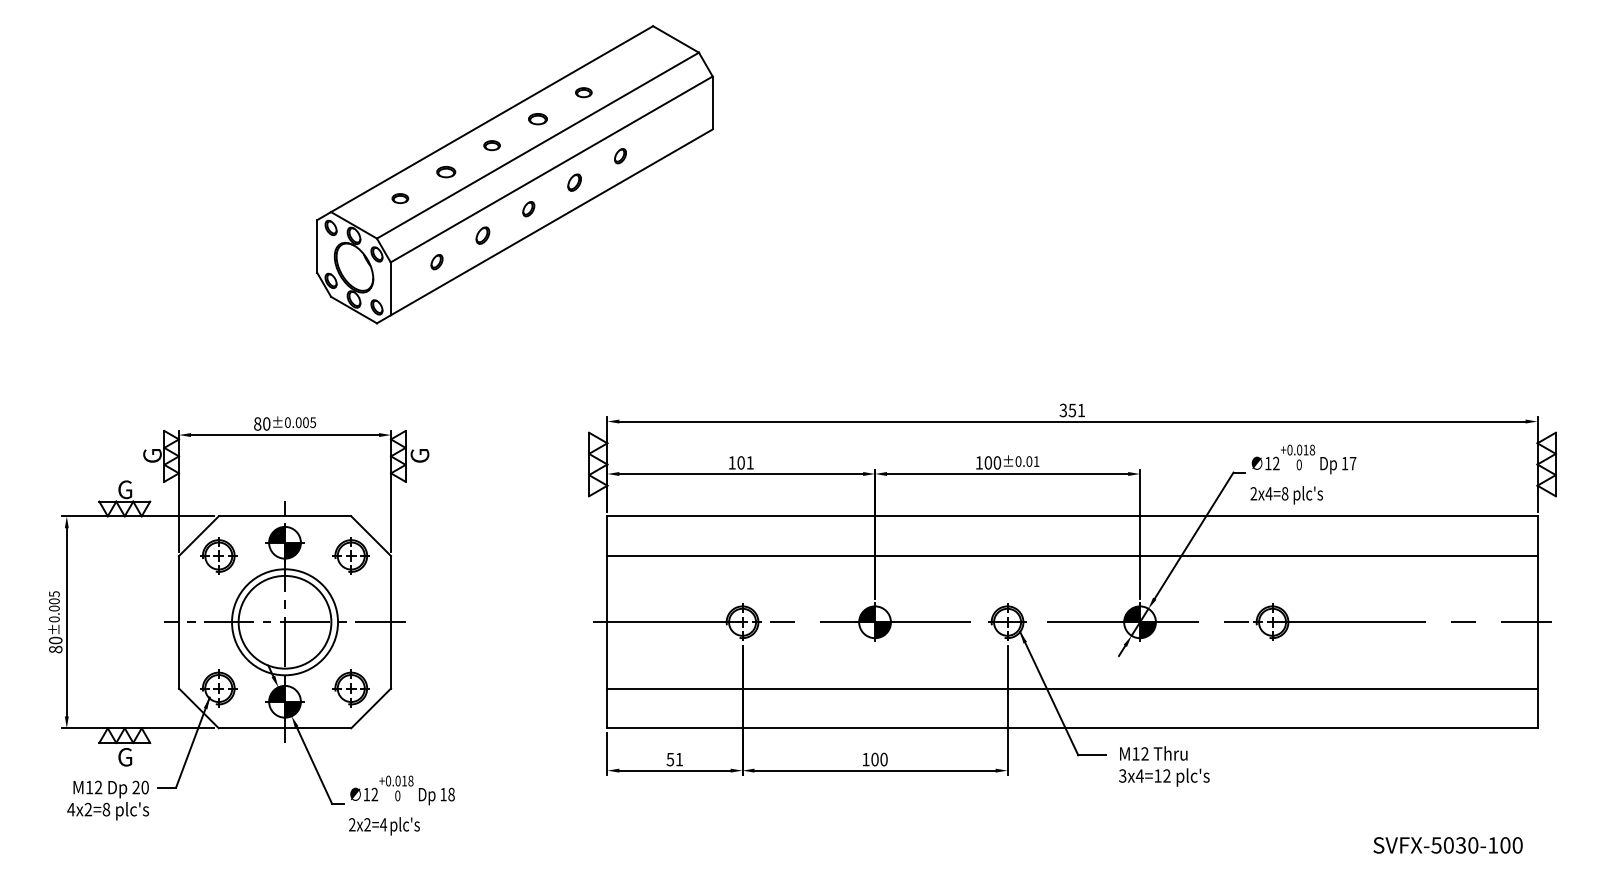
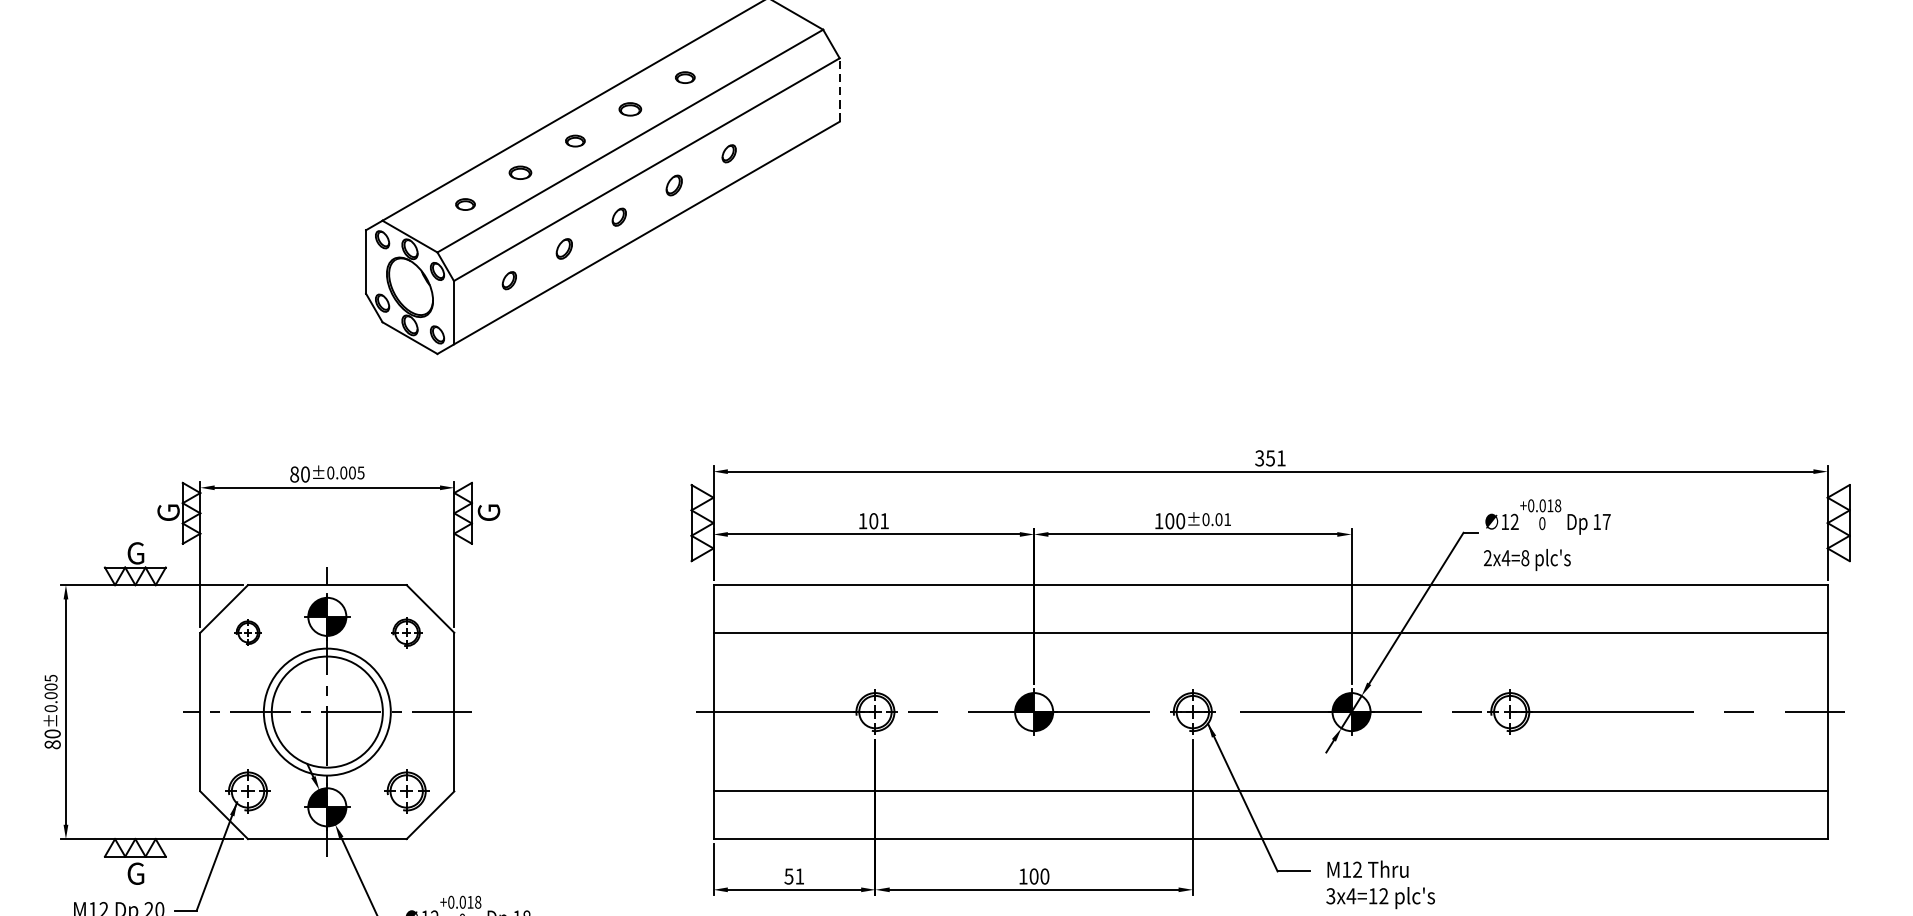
line: (712, 102) -> (839, 89), solid -> dashed
part: (218, 555) -> (247, 632), size x0.6
part: (350, 555) -> (405, 632), size x0.7

